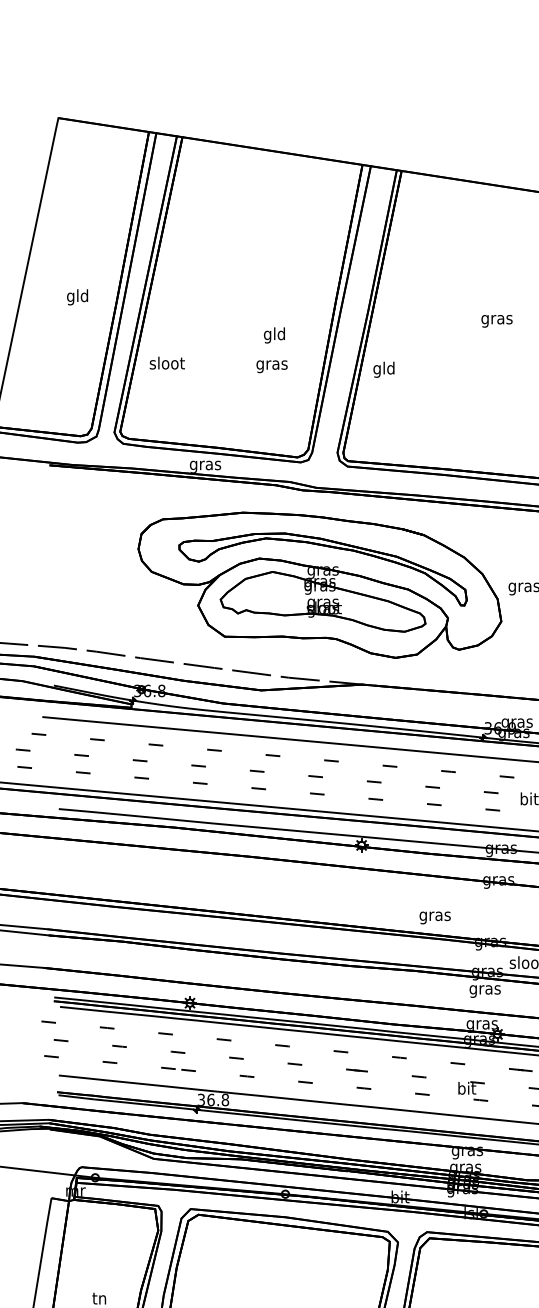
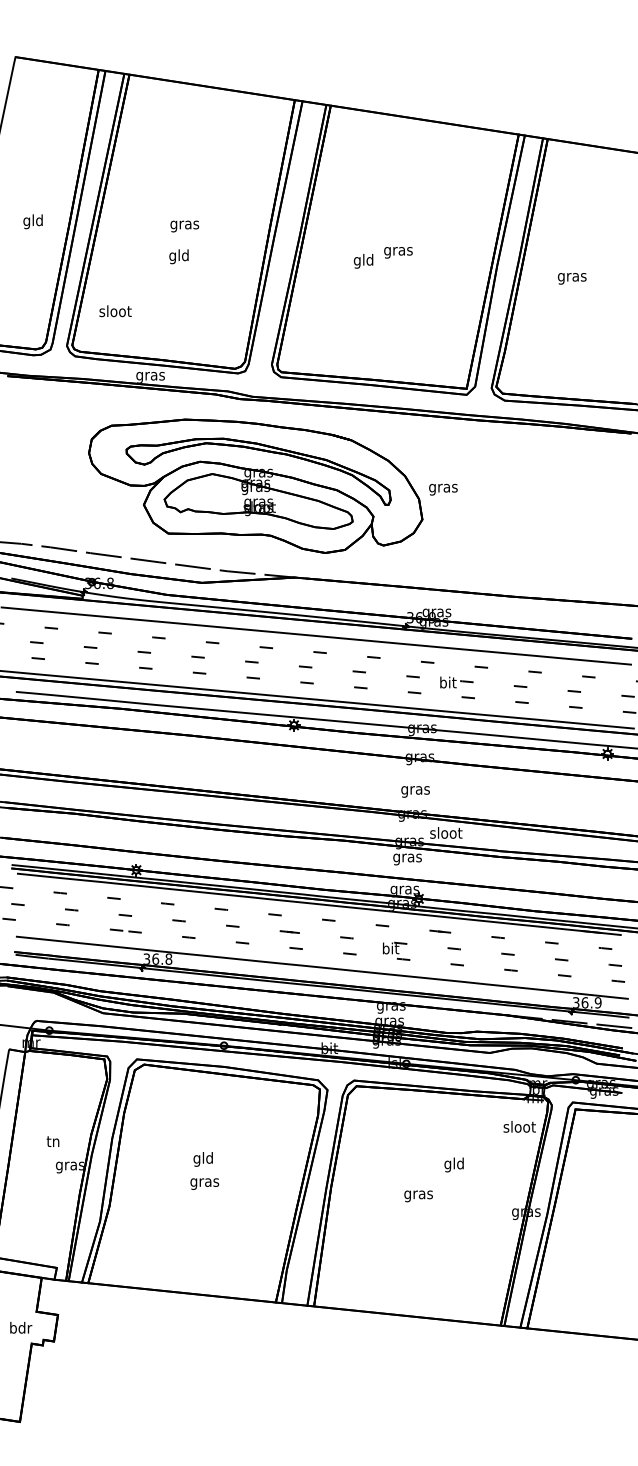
text: (497, 320) -> (398, 252), moved
text: (273, 335) -> (178, 256), moved
text: (167, 363) -> (115, 311), moved
text: (271, 366) -> (184, 226), moved
text: (383, 369) -> (363, 261), moved
text: (435, 917) -> (415, 791), moved

